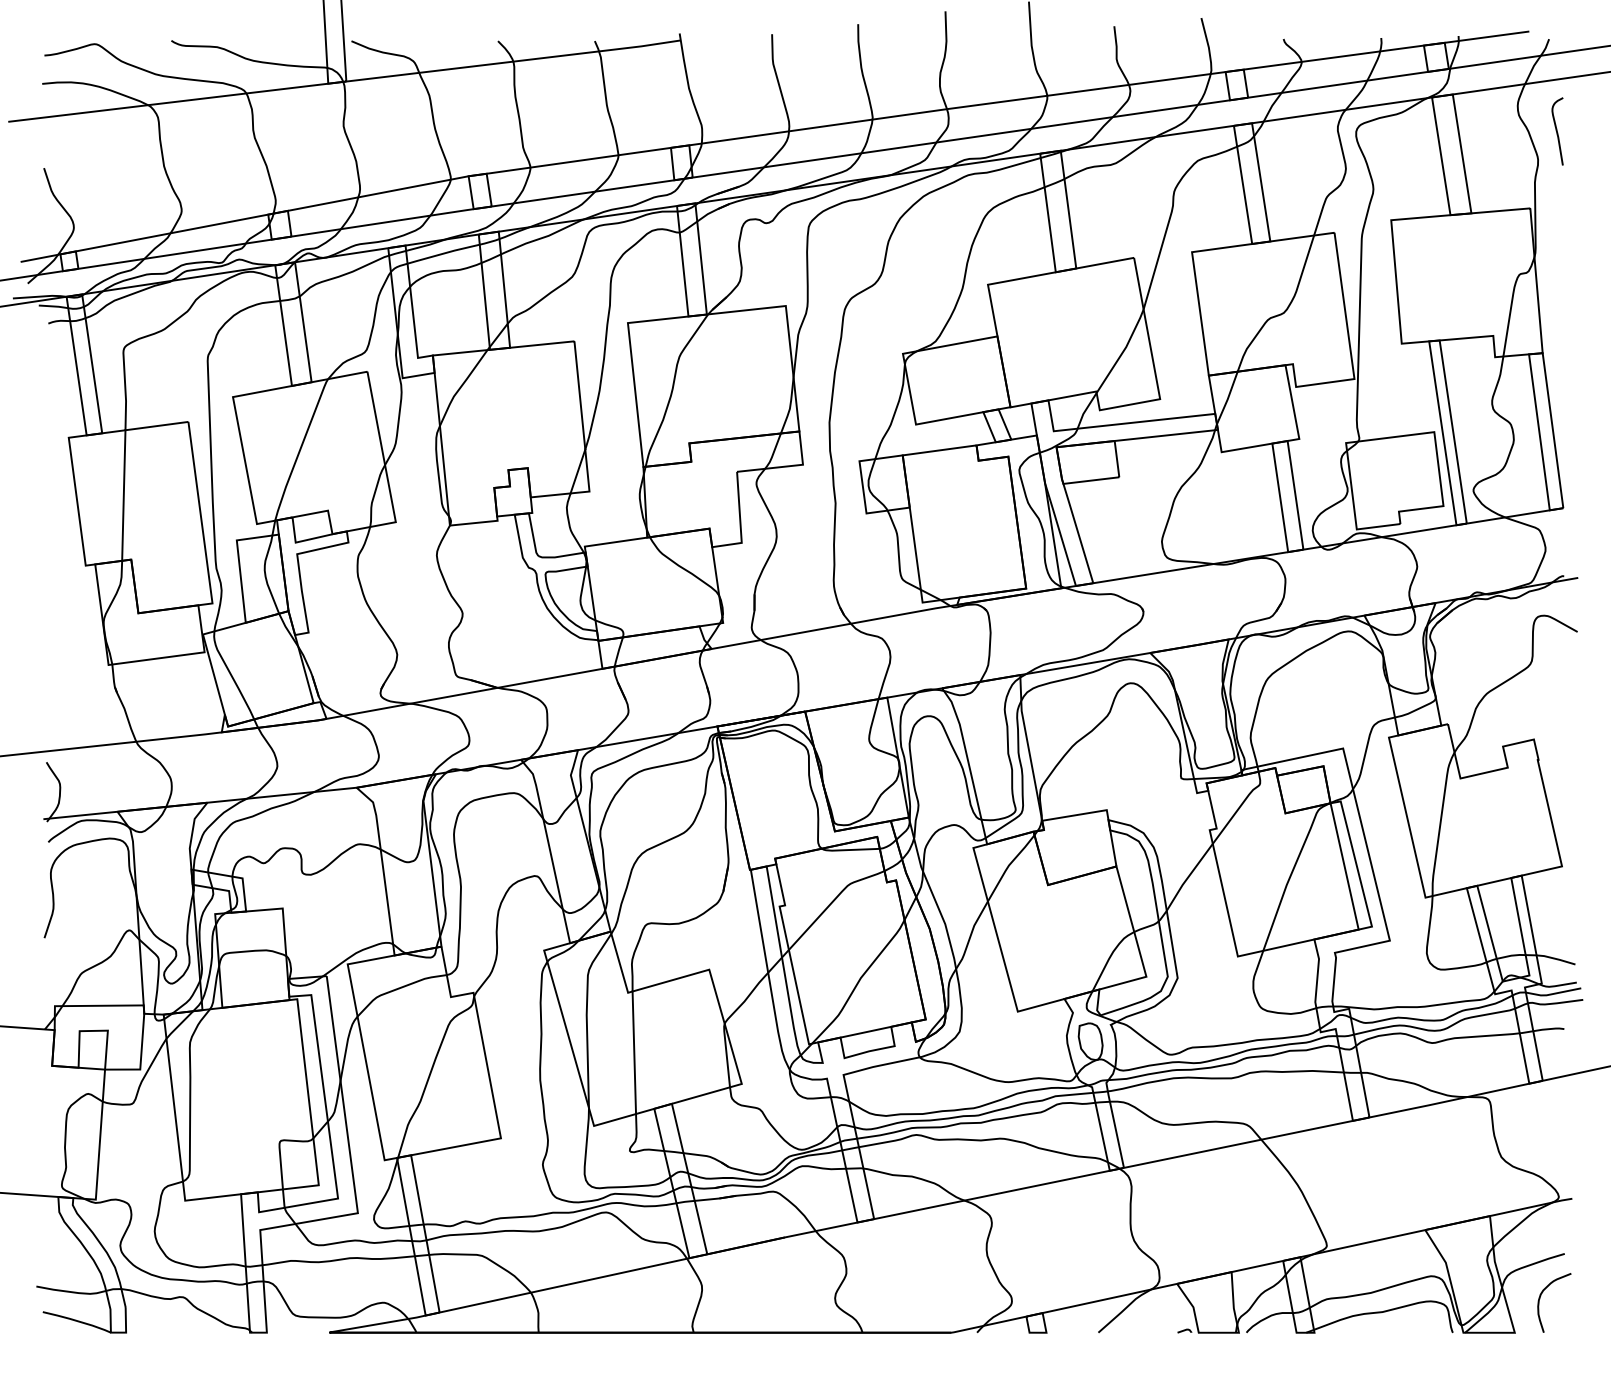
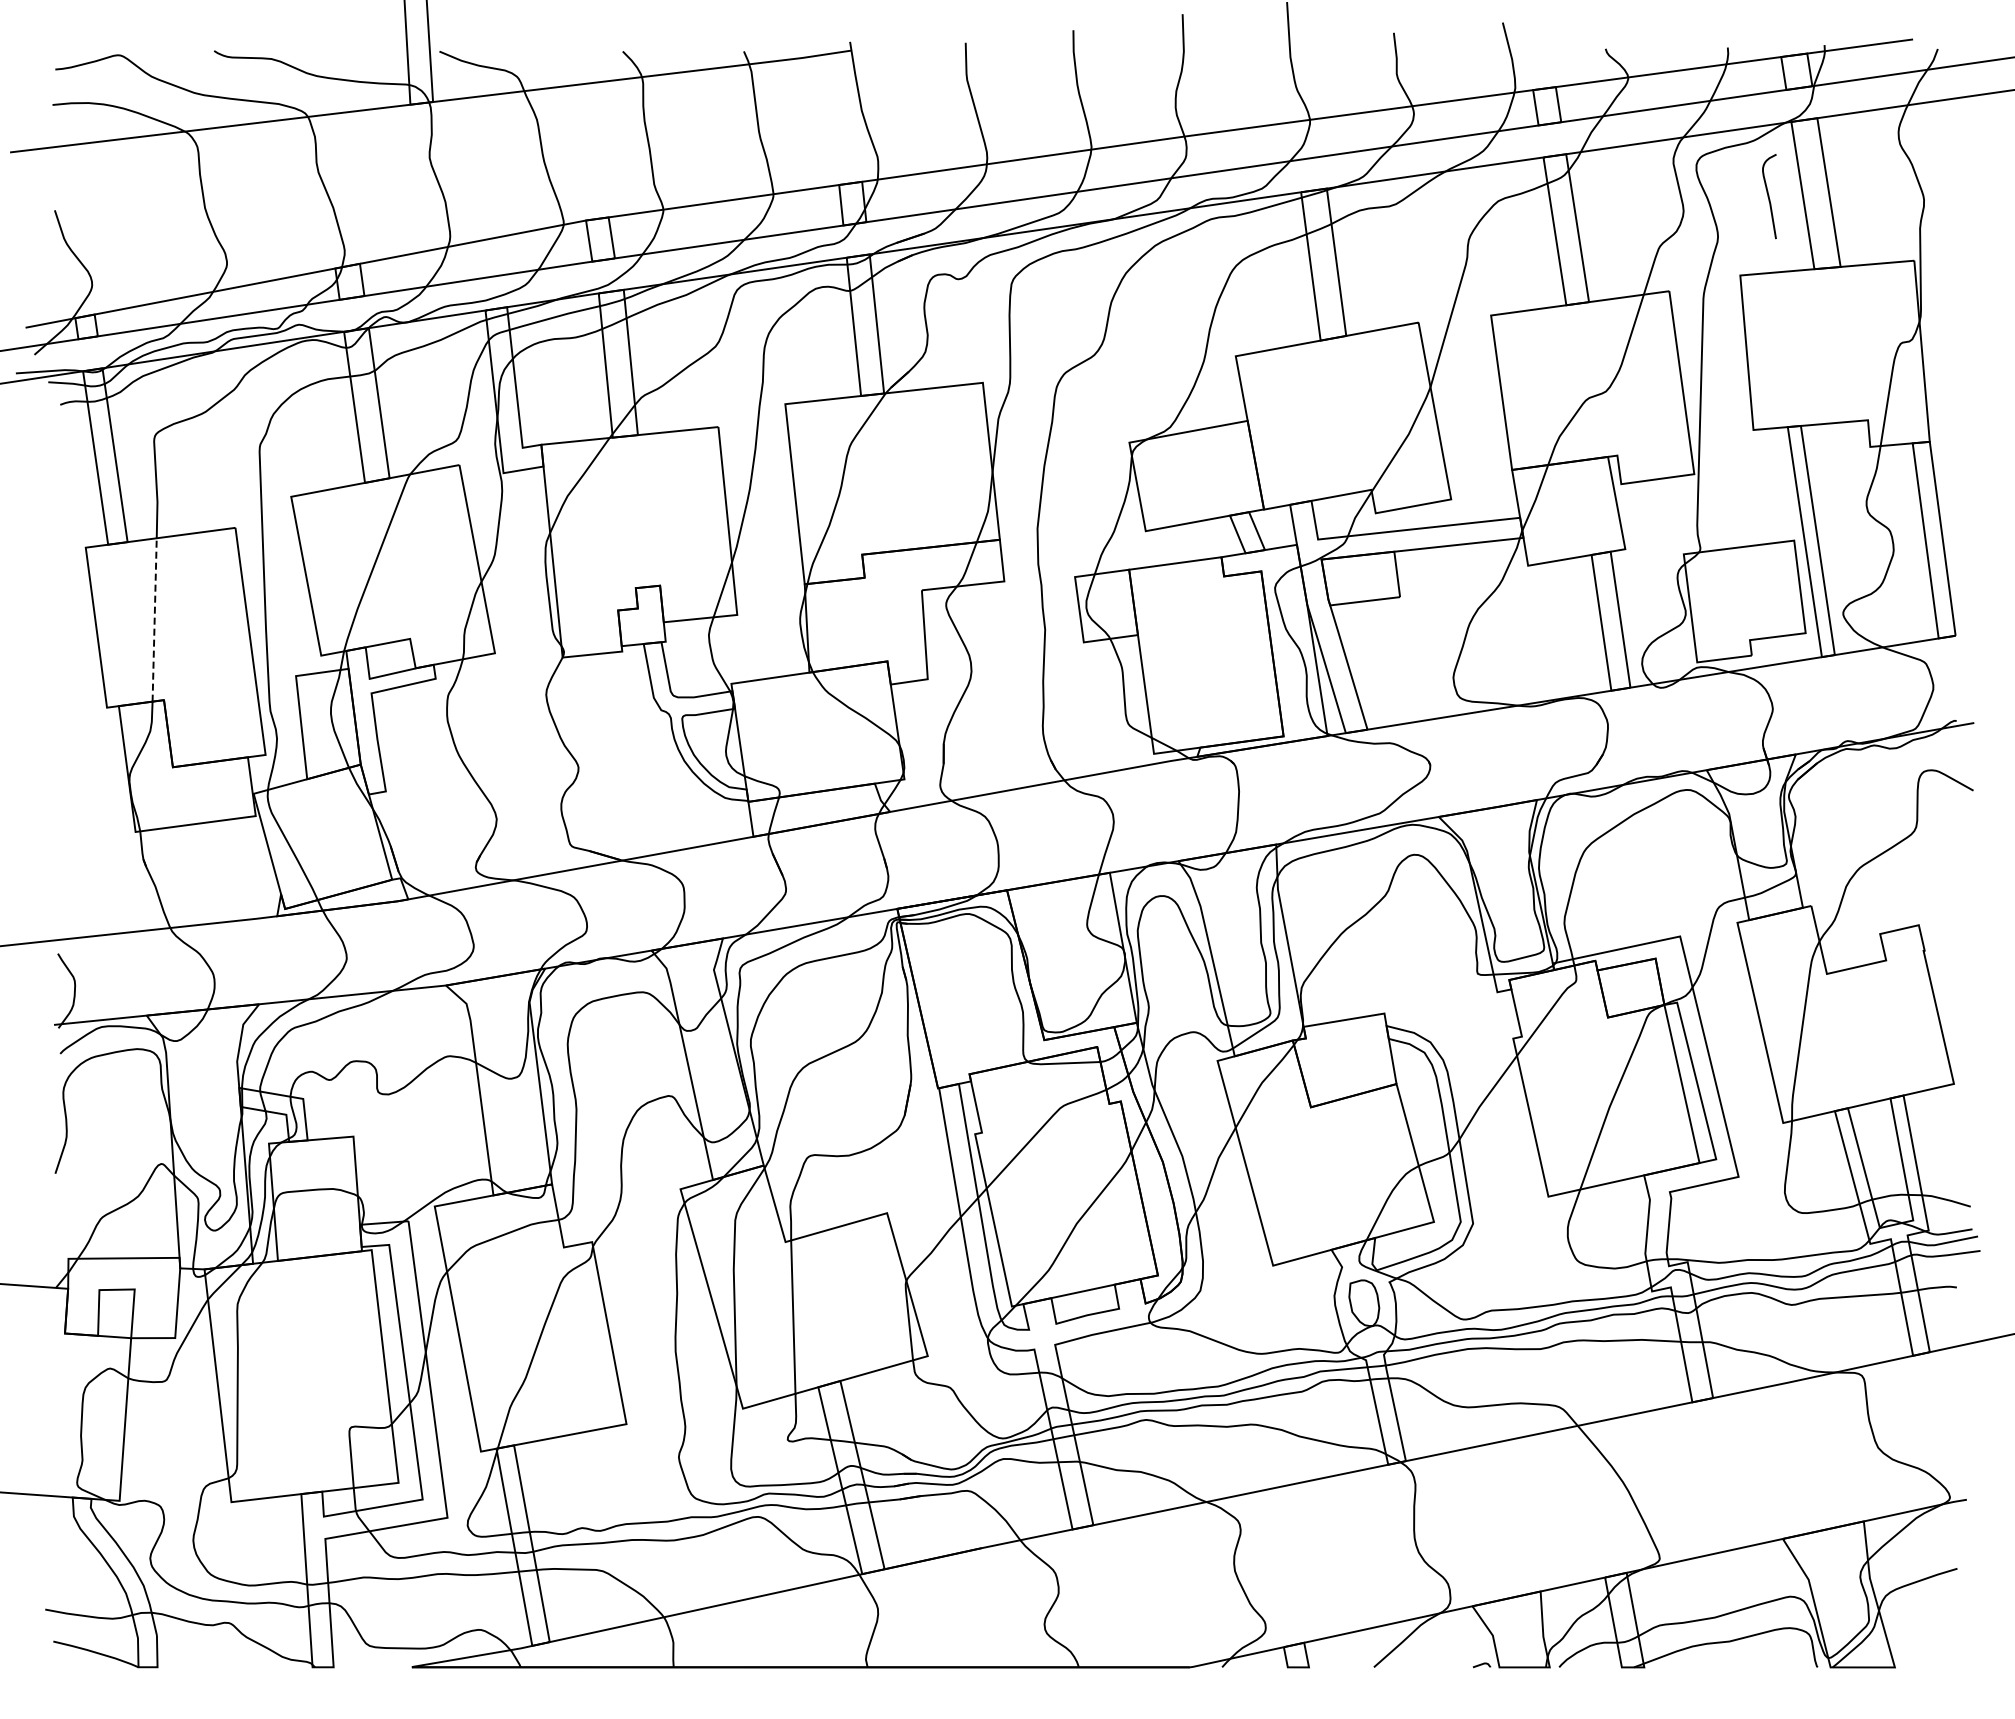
curve: (1557, 131) -> (1769, 196), moved
line: (123, 495) -> (154, 619), solid -> dashed
curve: (1540, 1296) -> (1927, 1622), removed

